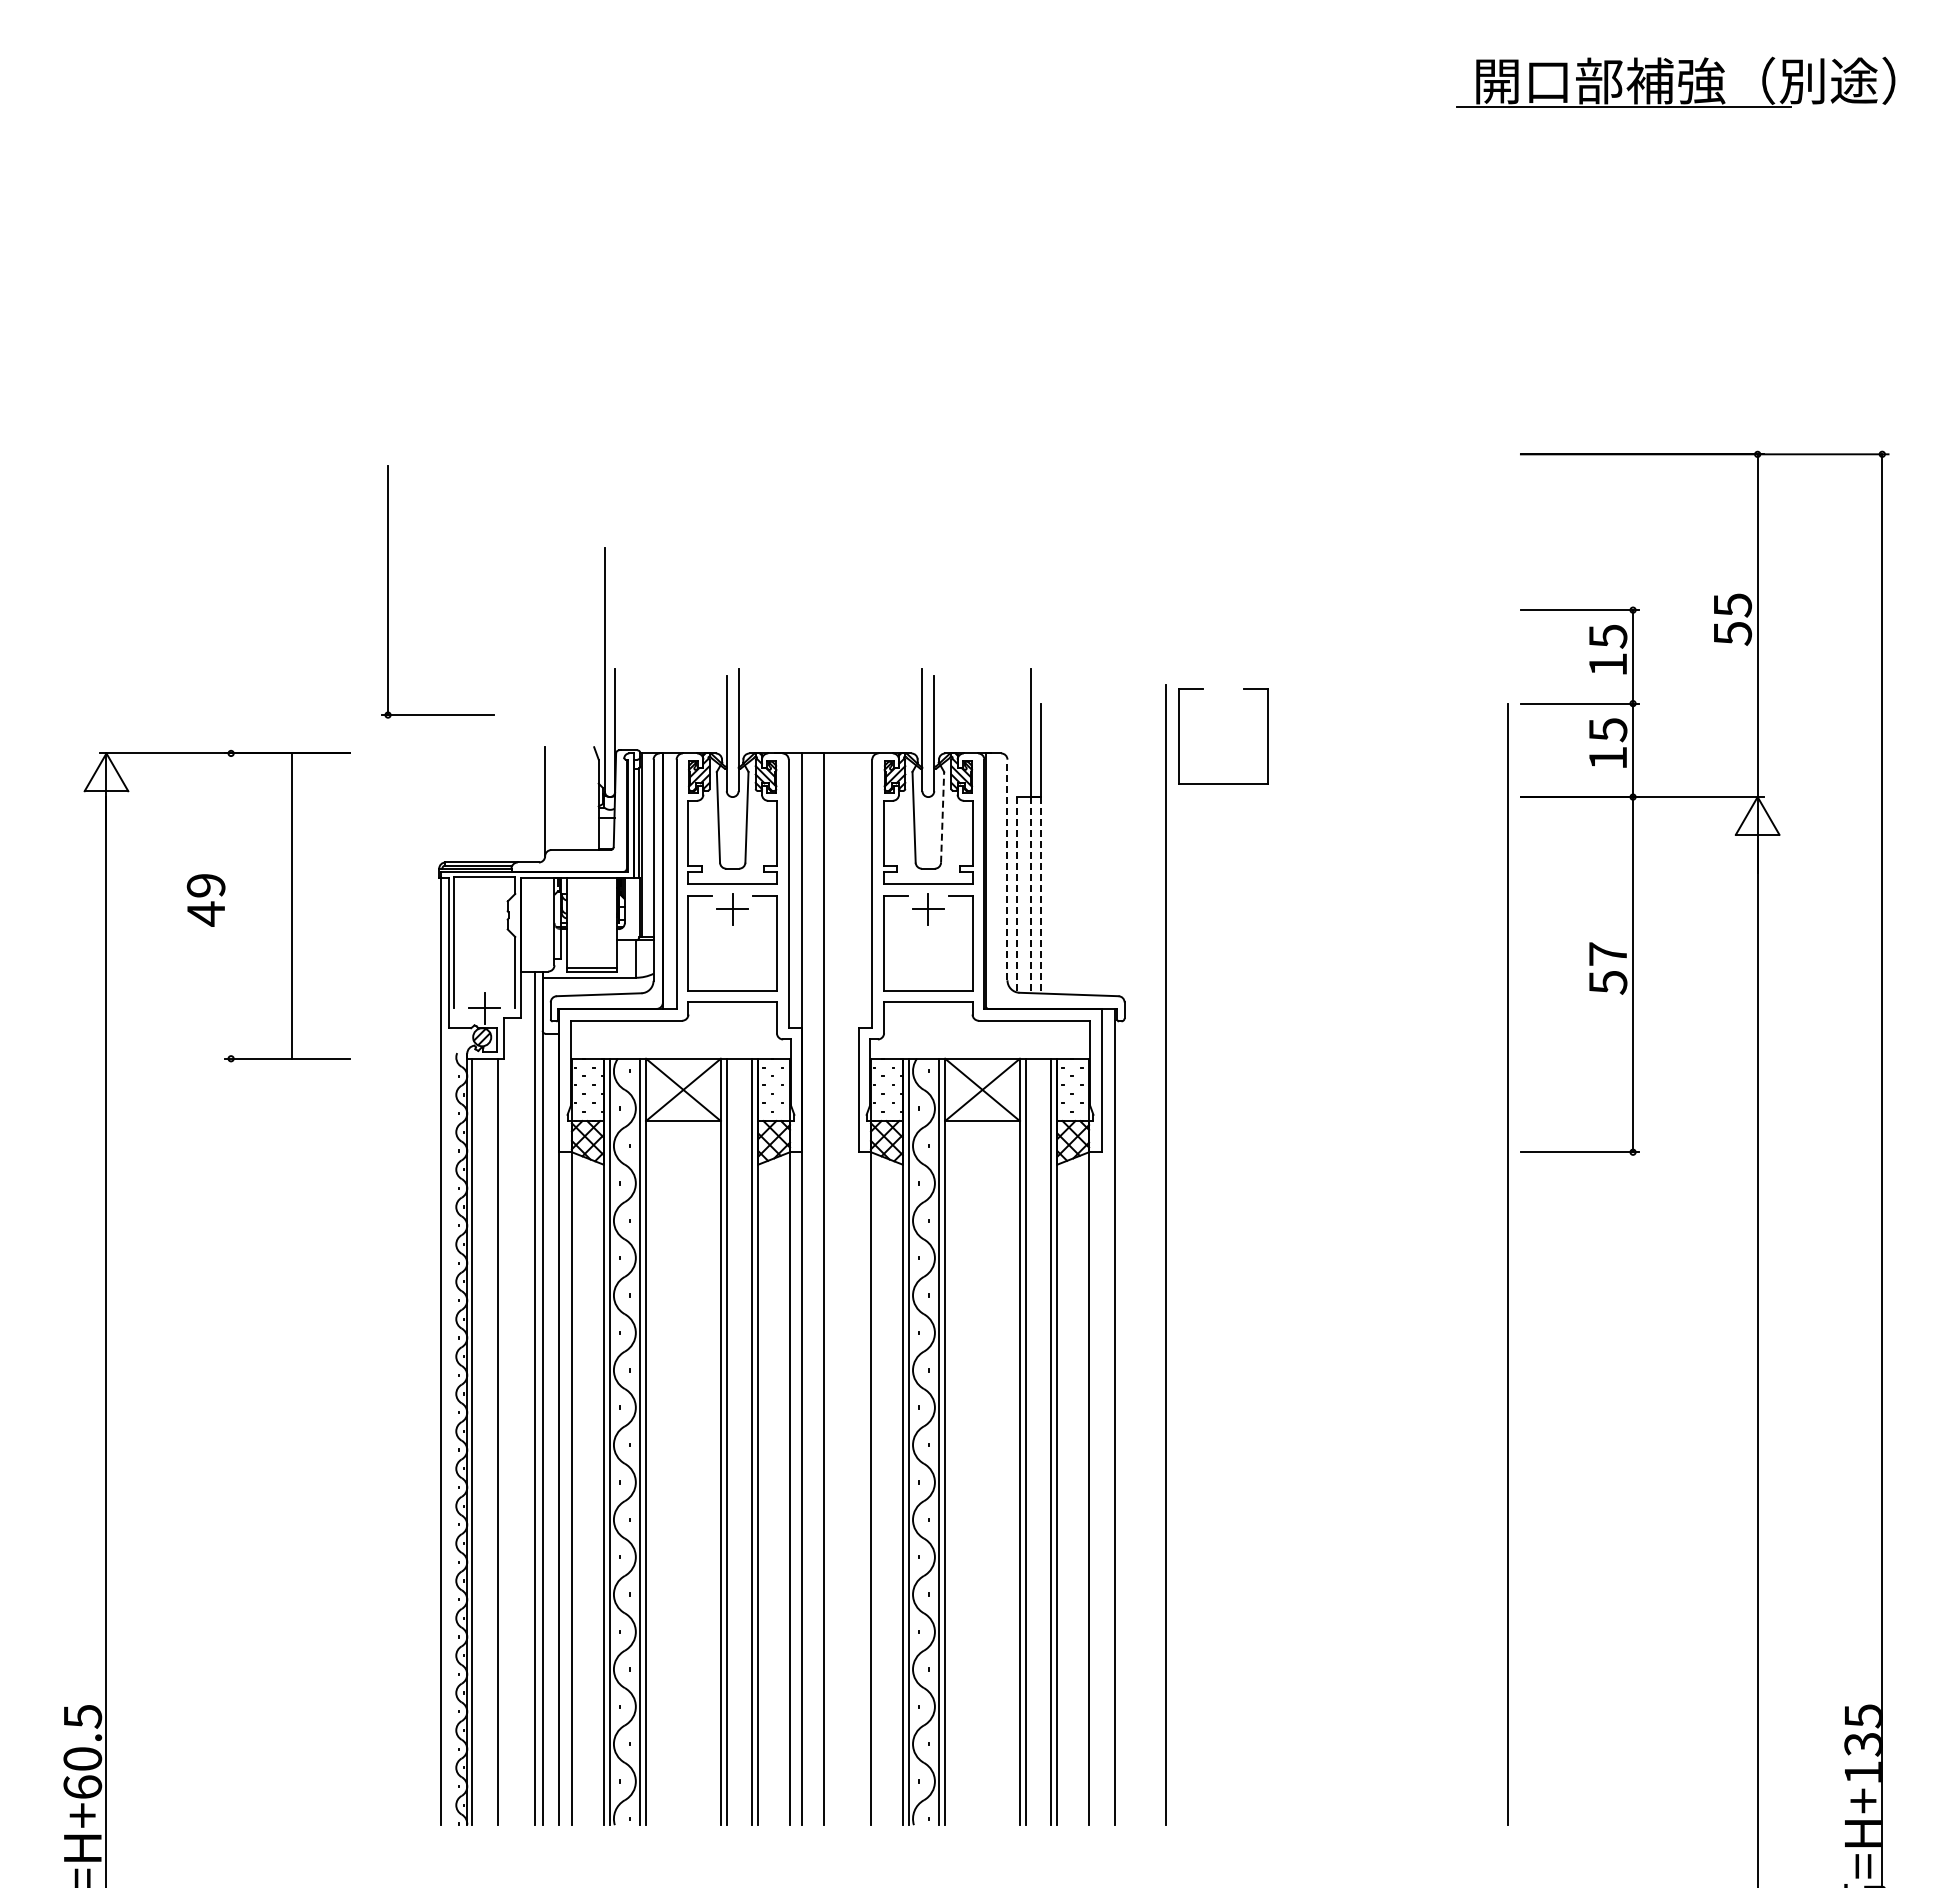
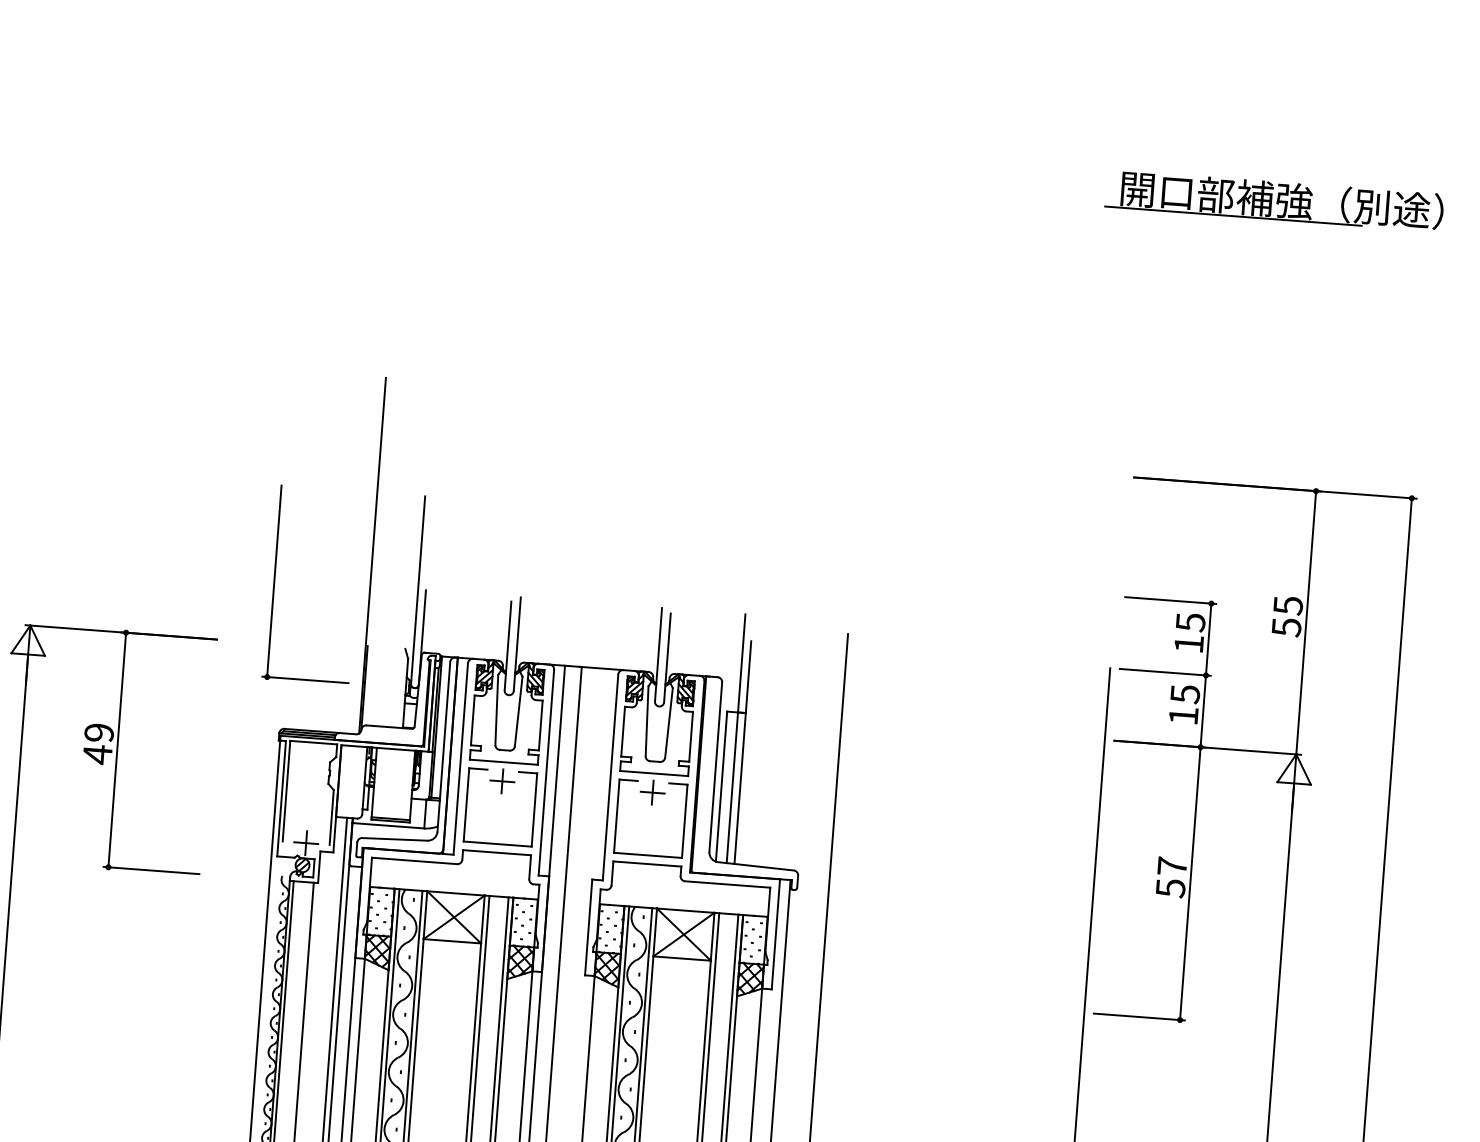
part: (388, 591) -> (274, 582), moved
line: (542, 629) -> (372, 555), added
part: (1179, 736) -> (855, 674), removed
line: (942, 816) -> (668, 722), dashed -> solid
line: (1007, 869) -> (715, 766), dashed -> solid
line: (1016, 894) -> (721, 786), dashed -> solid
line: (1030, 895) -> (732, 788), dashed -> solid
line: (1041, 895) -> (740, 788), dashed -> solid
line: (292, 905) -> (117, 749), moved

